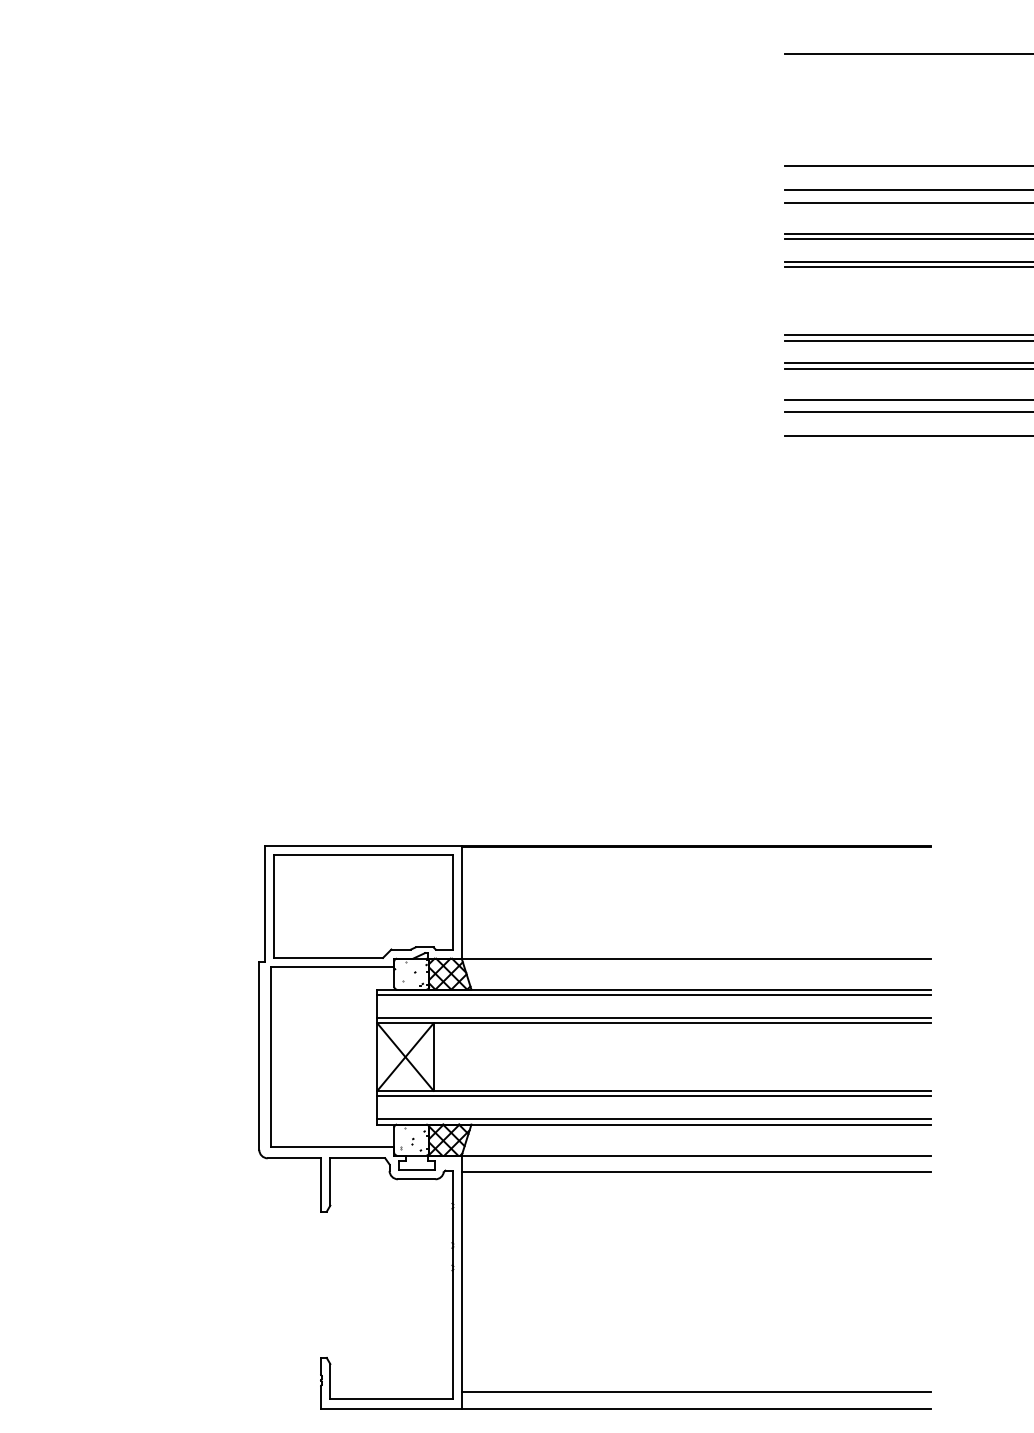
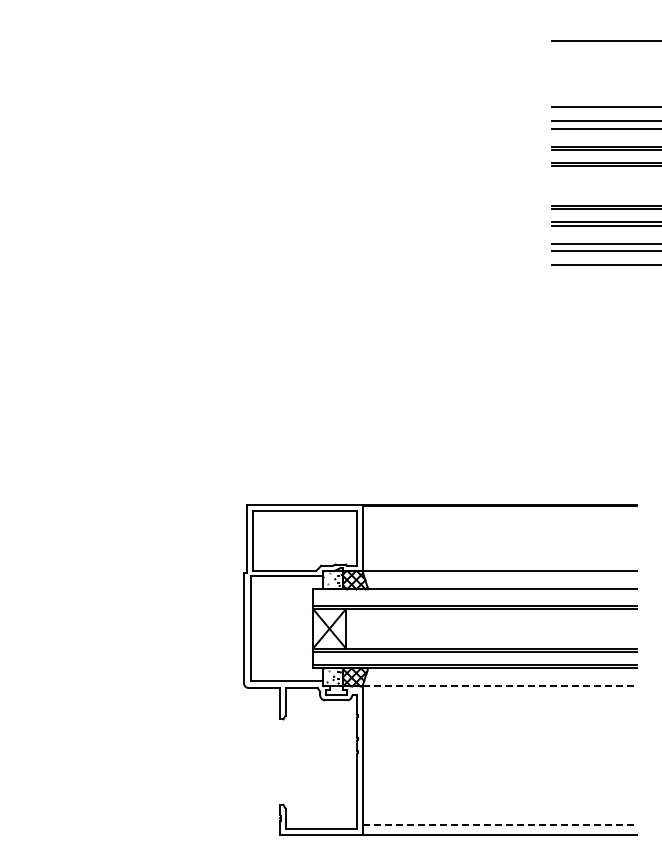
line: (654, 995) -> (475, 592), removed
line: (697, 1155) -> (500, 686), solid -> dashed
line: (695, 1172) -> (499, 696), removed
line: (697, 1391) -> (500, 824), solid -> dashed

